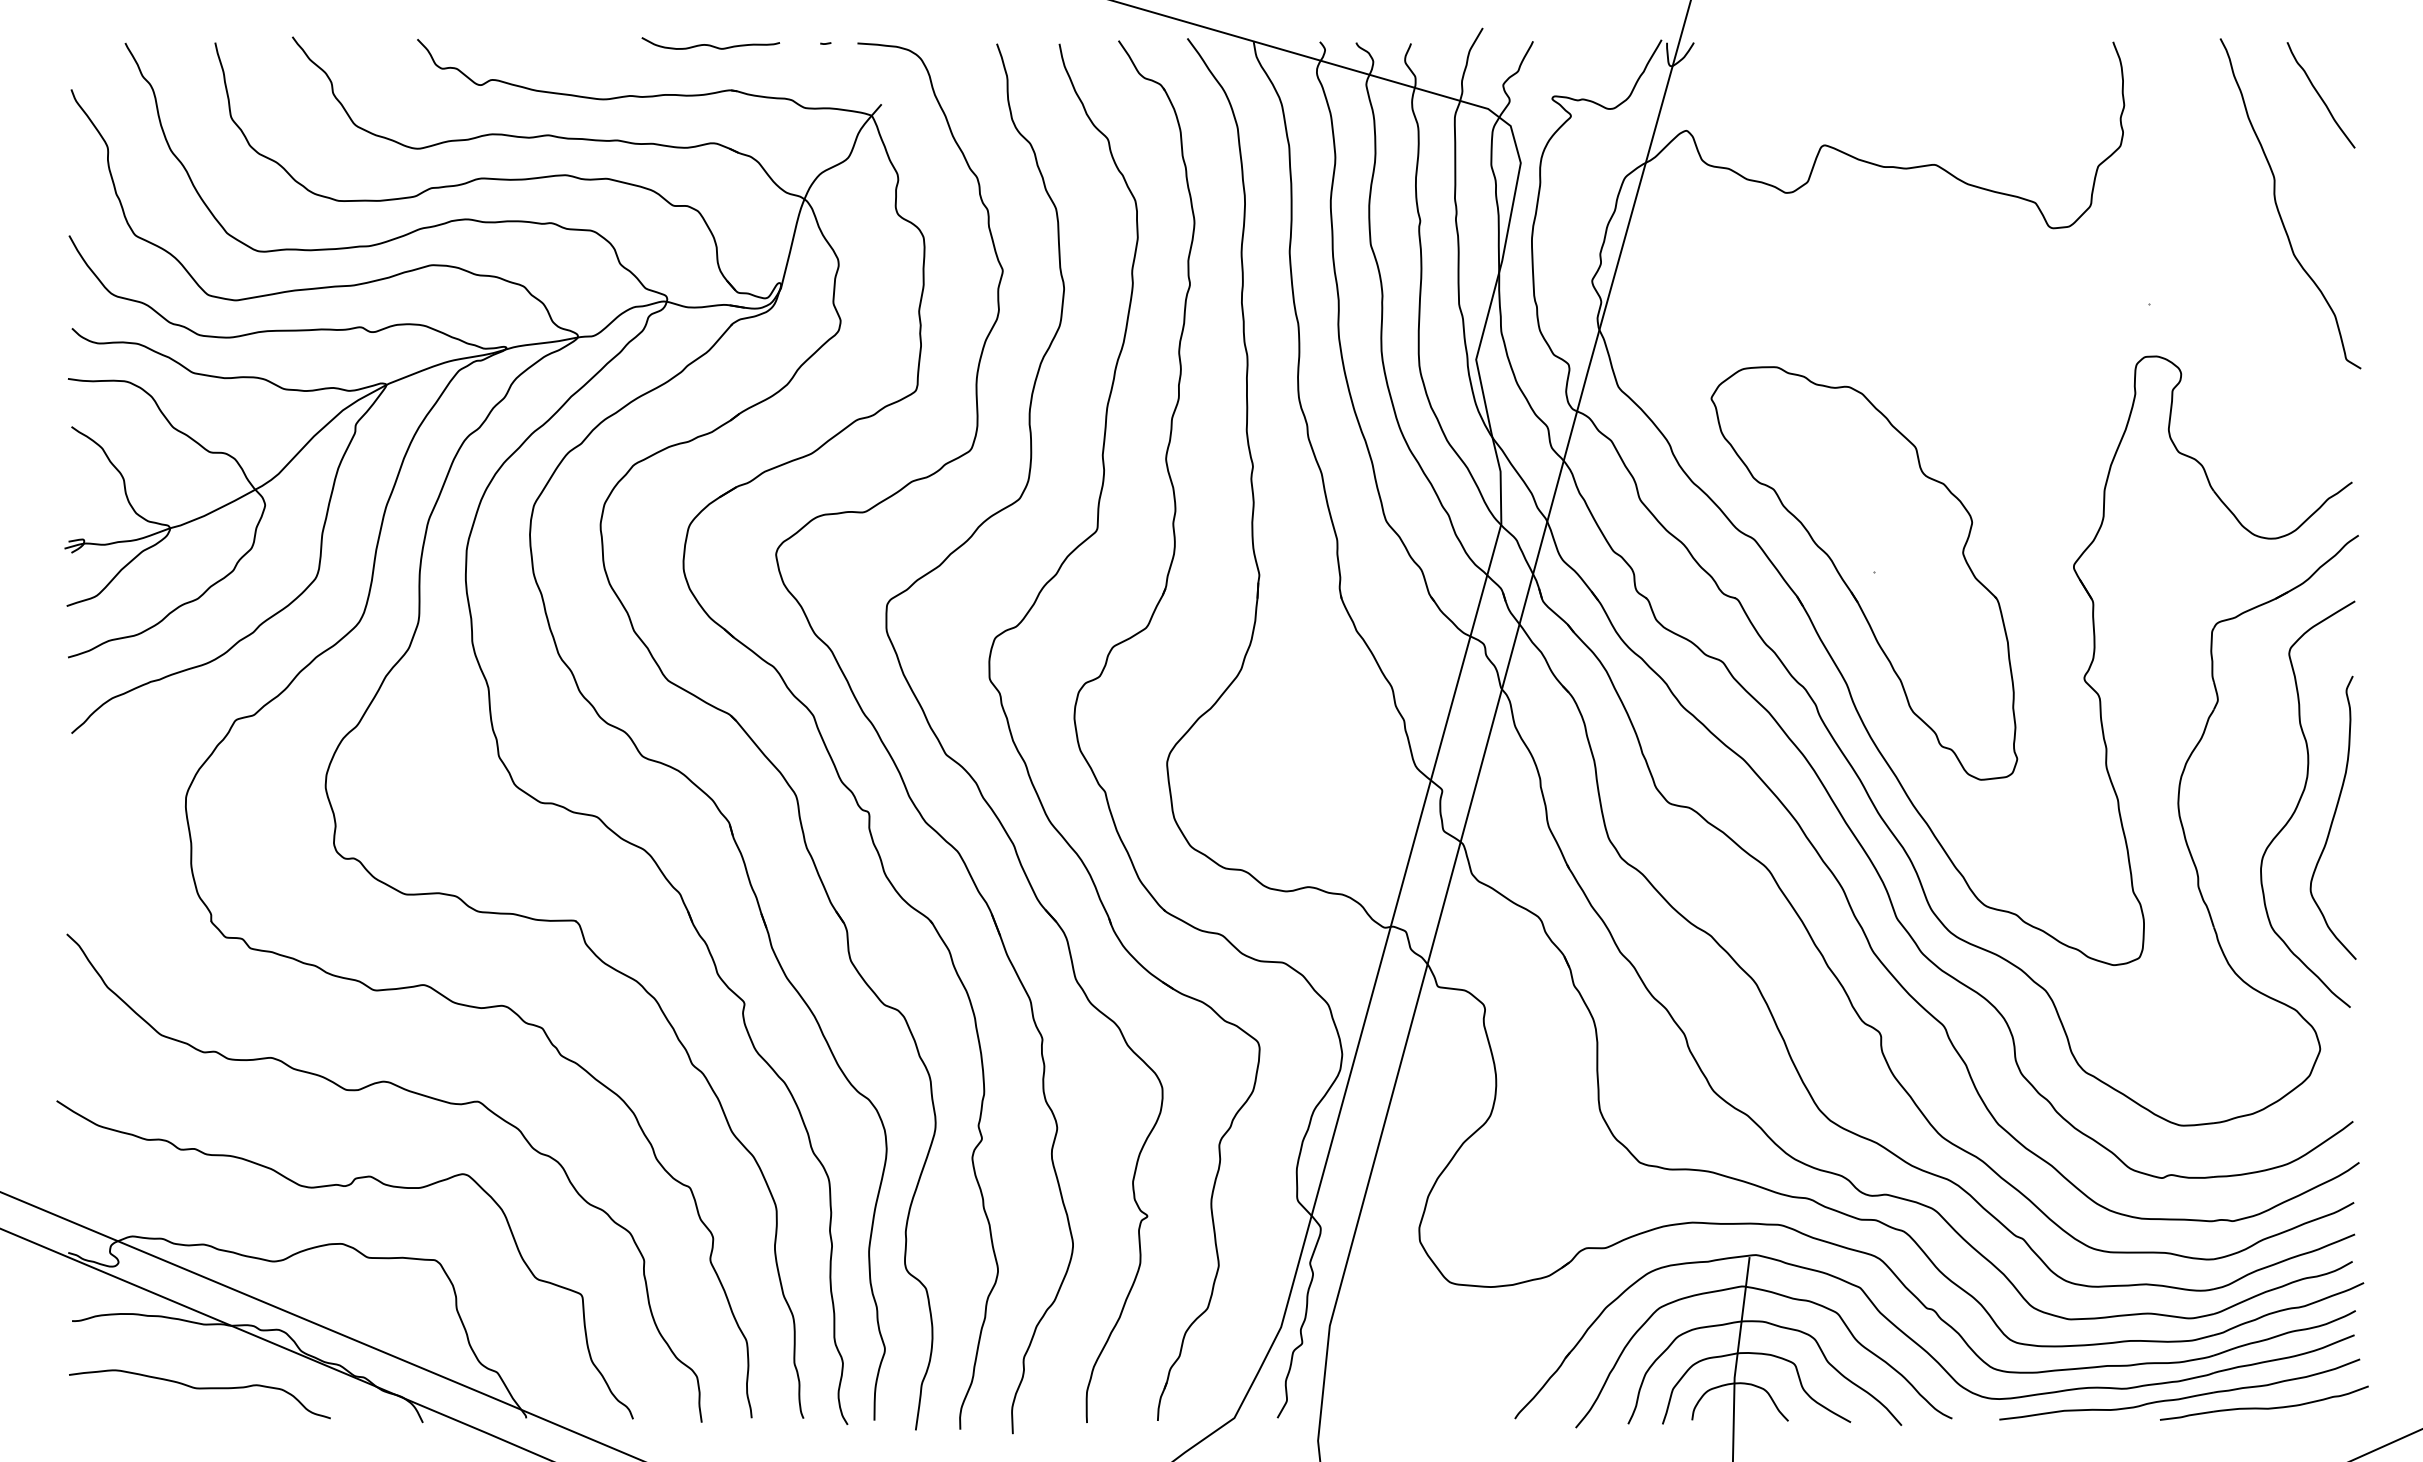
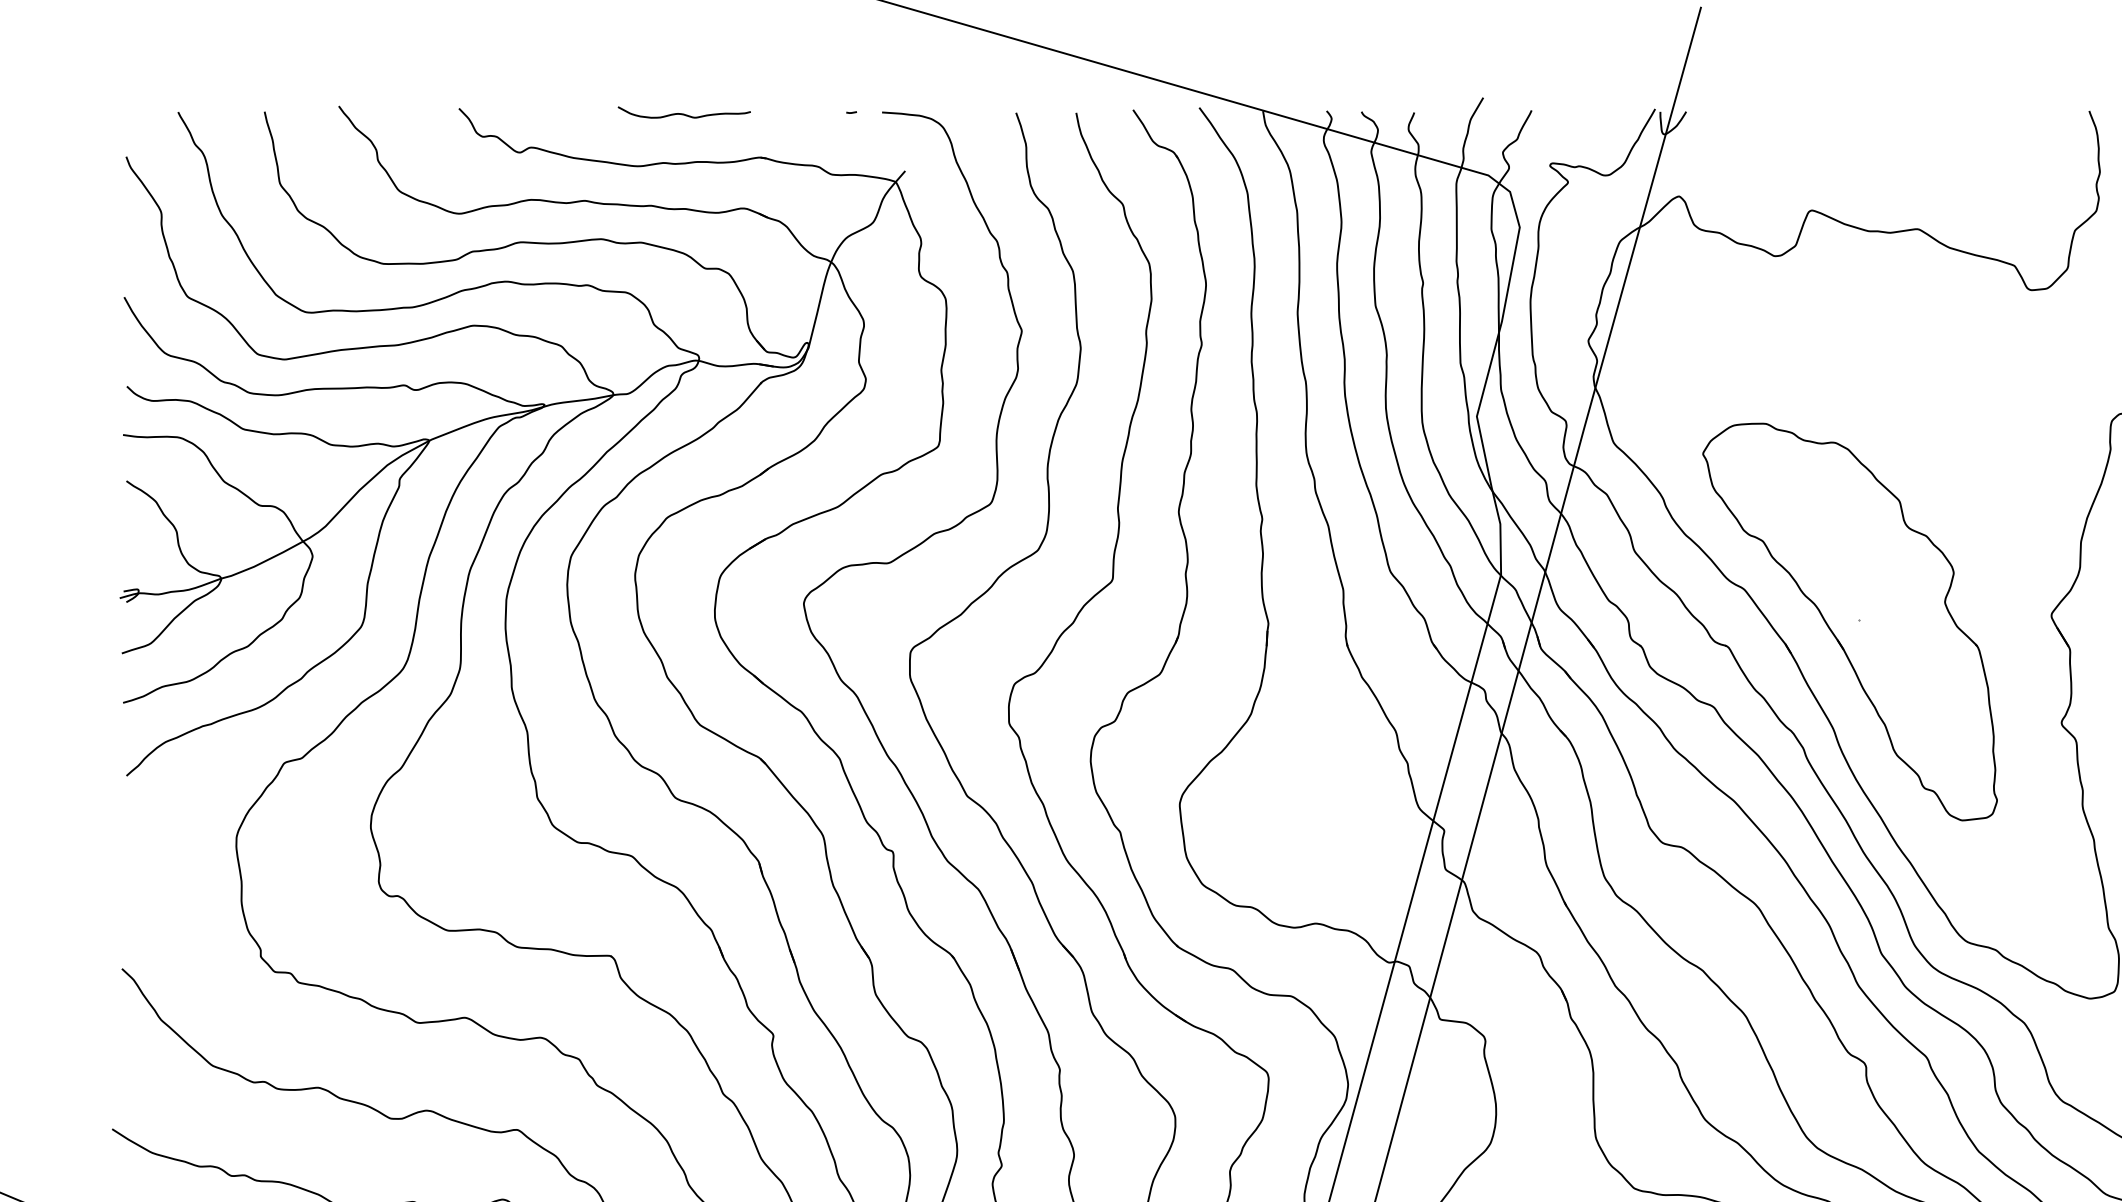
curve: (710, 44) -> (684, 113), moved

